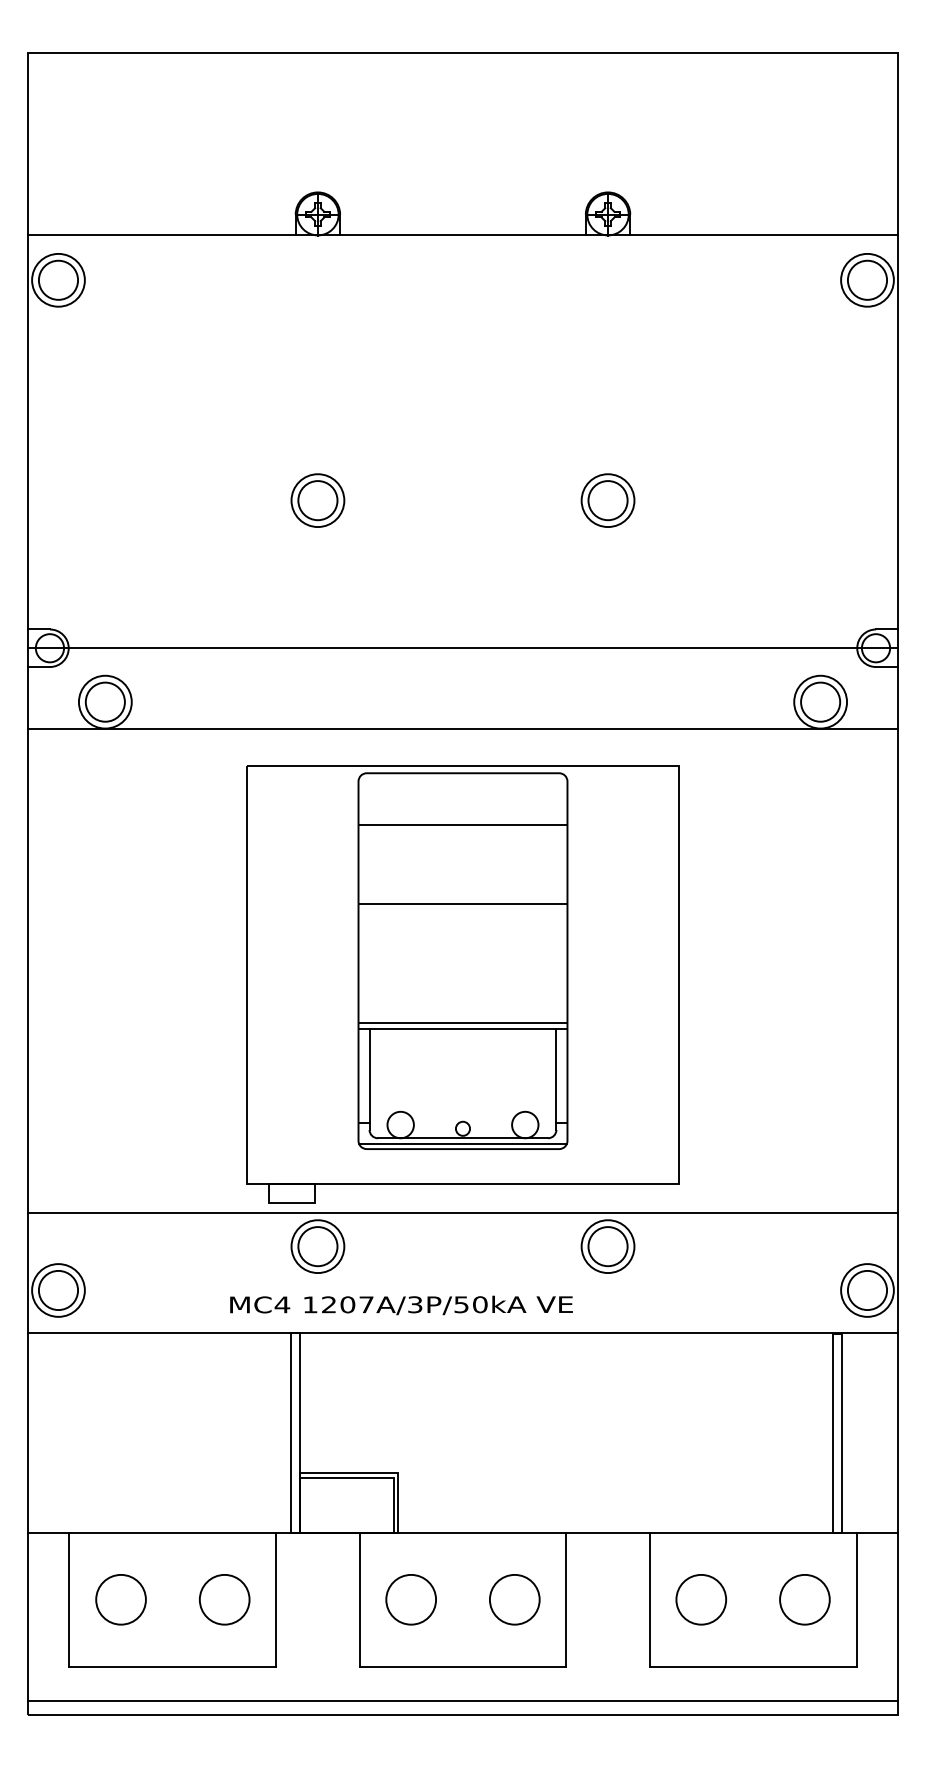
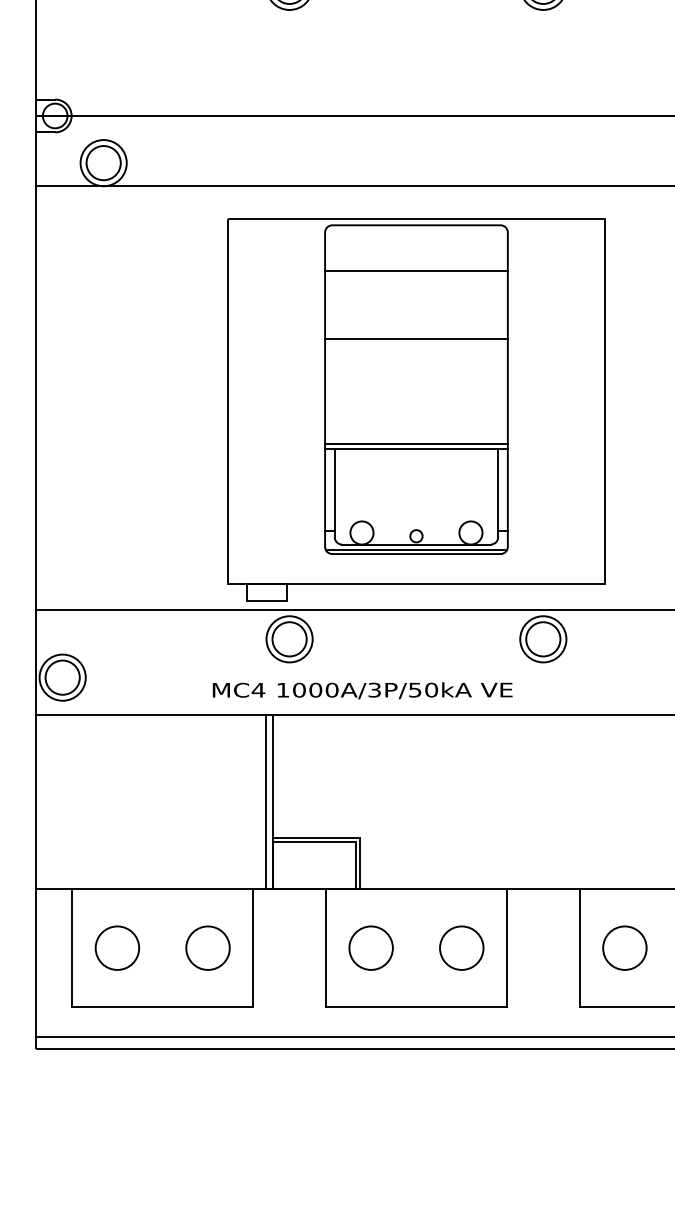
text: (347, 1304) -> (315, 689), 1207A/3P/50kA -> 1000A/3P/50kA

